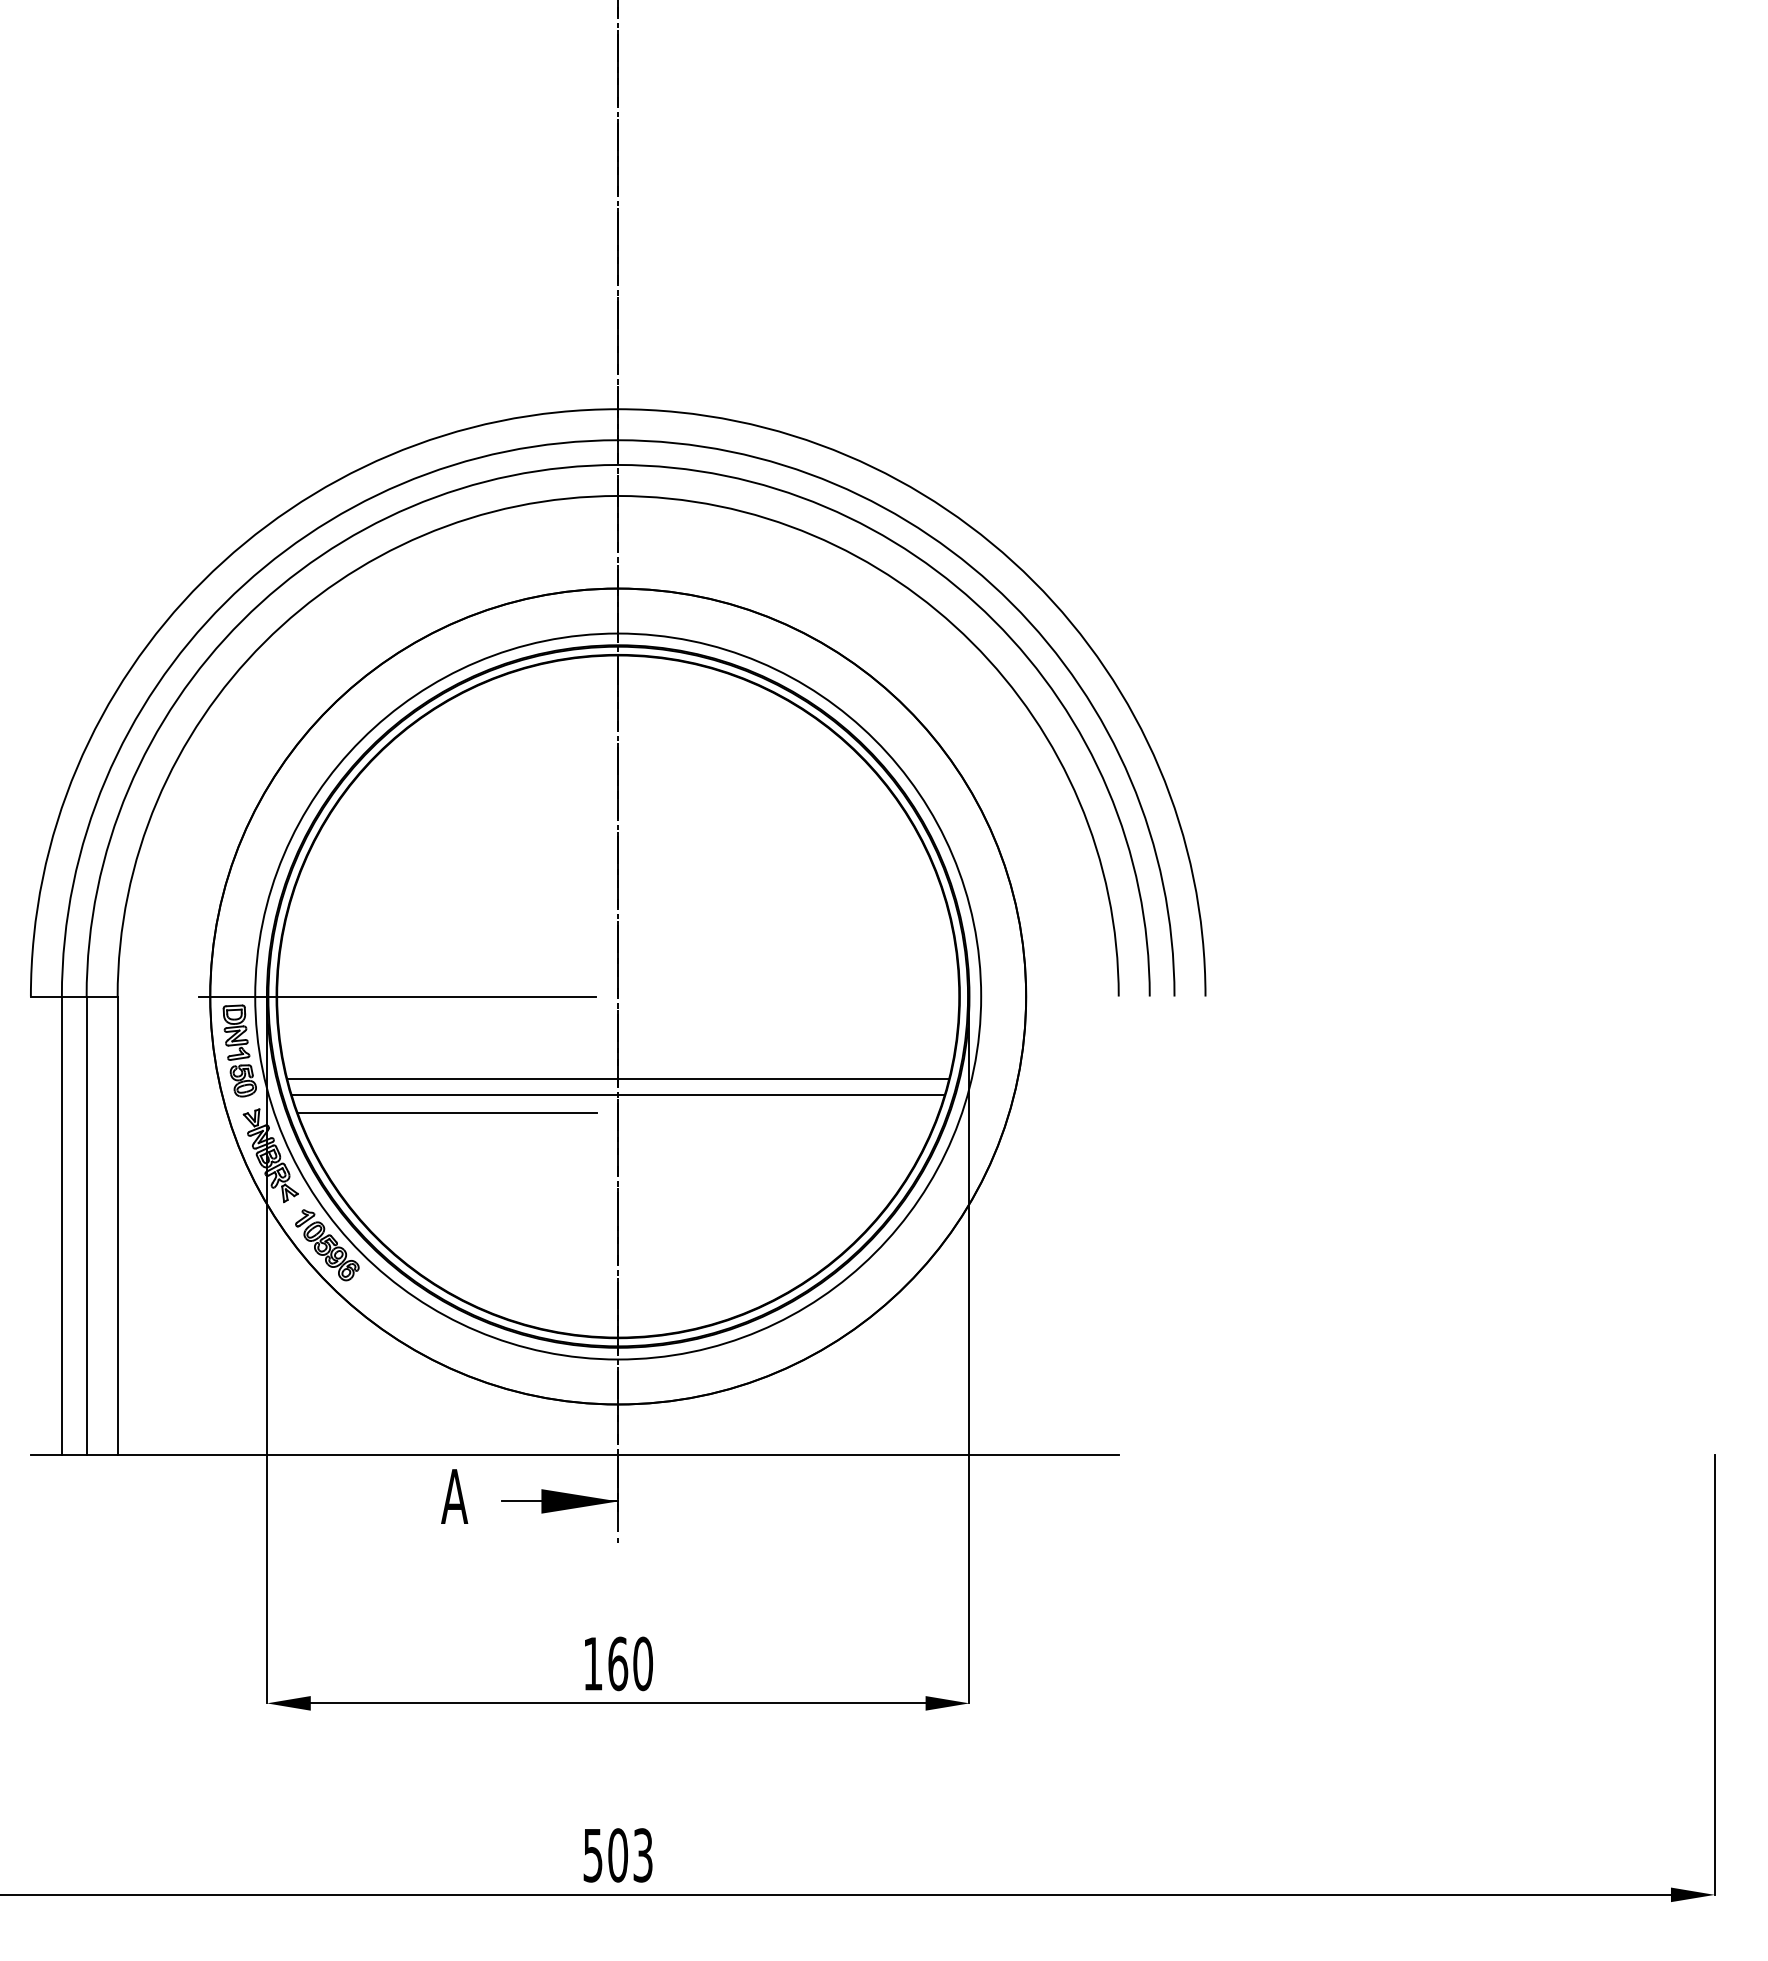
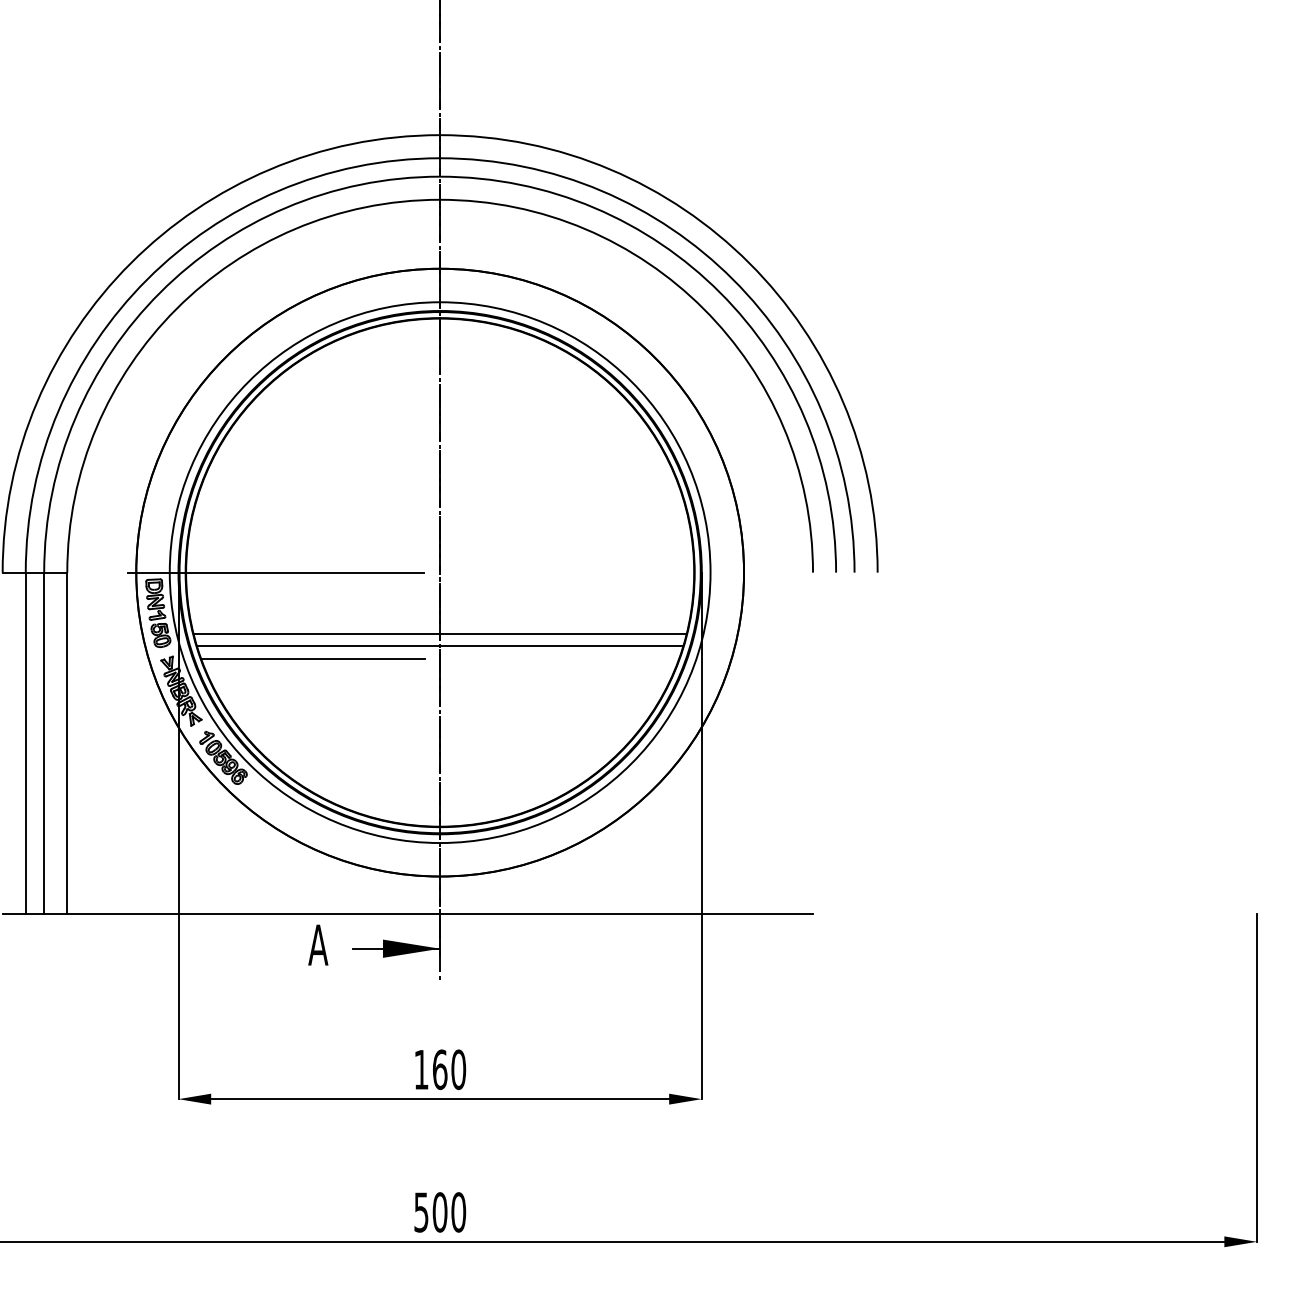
text: (643, 1855) -> (459, 1212), 503 -> 500

